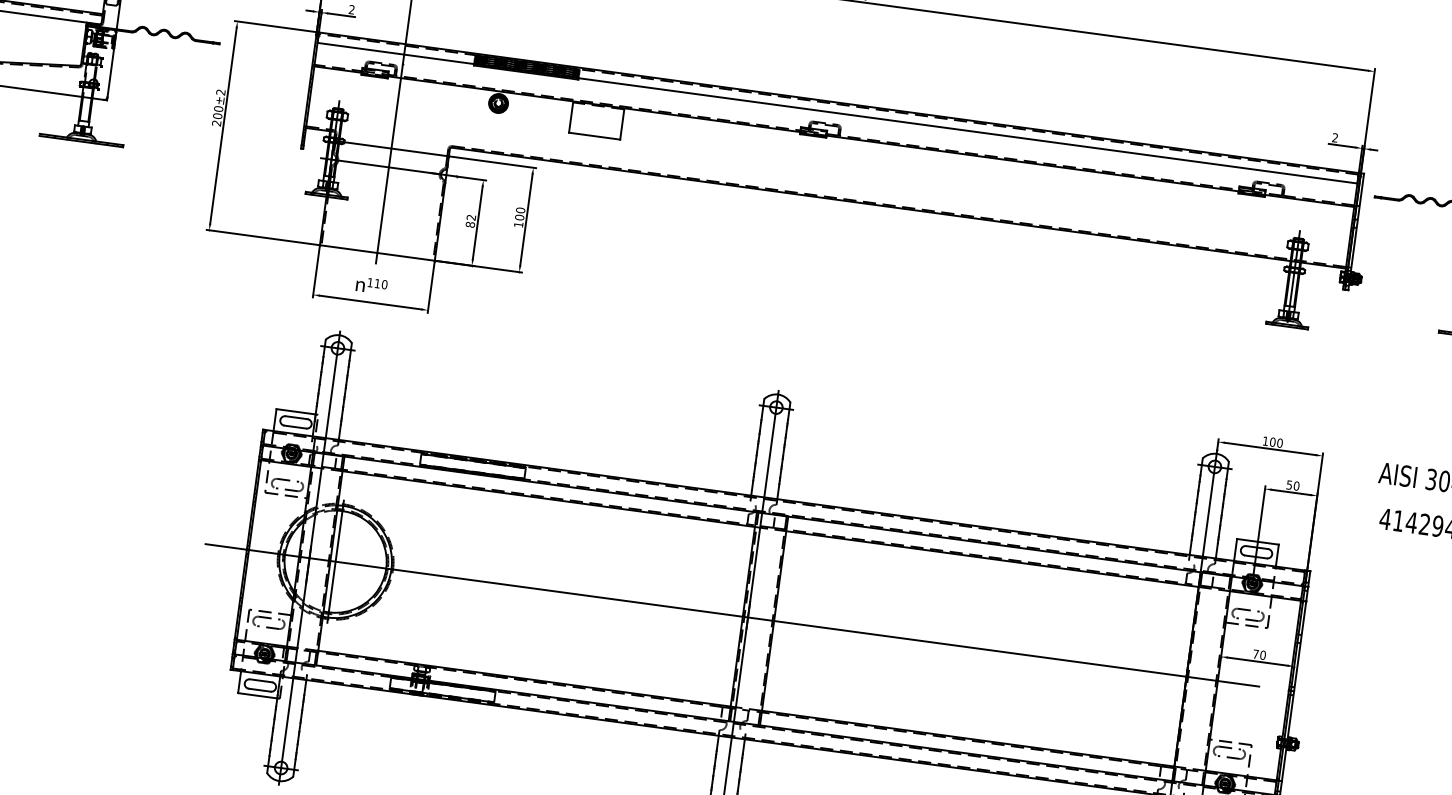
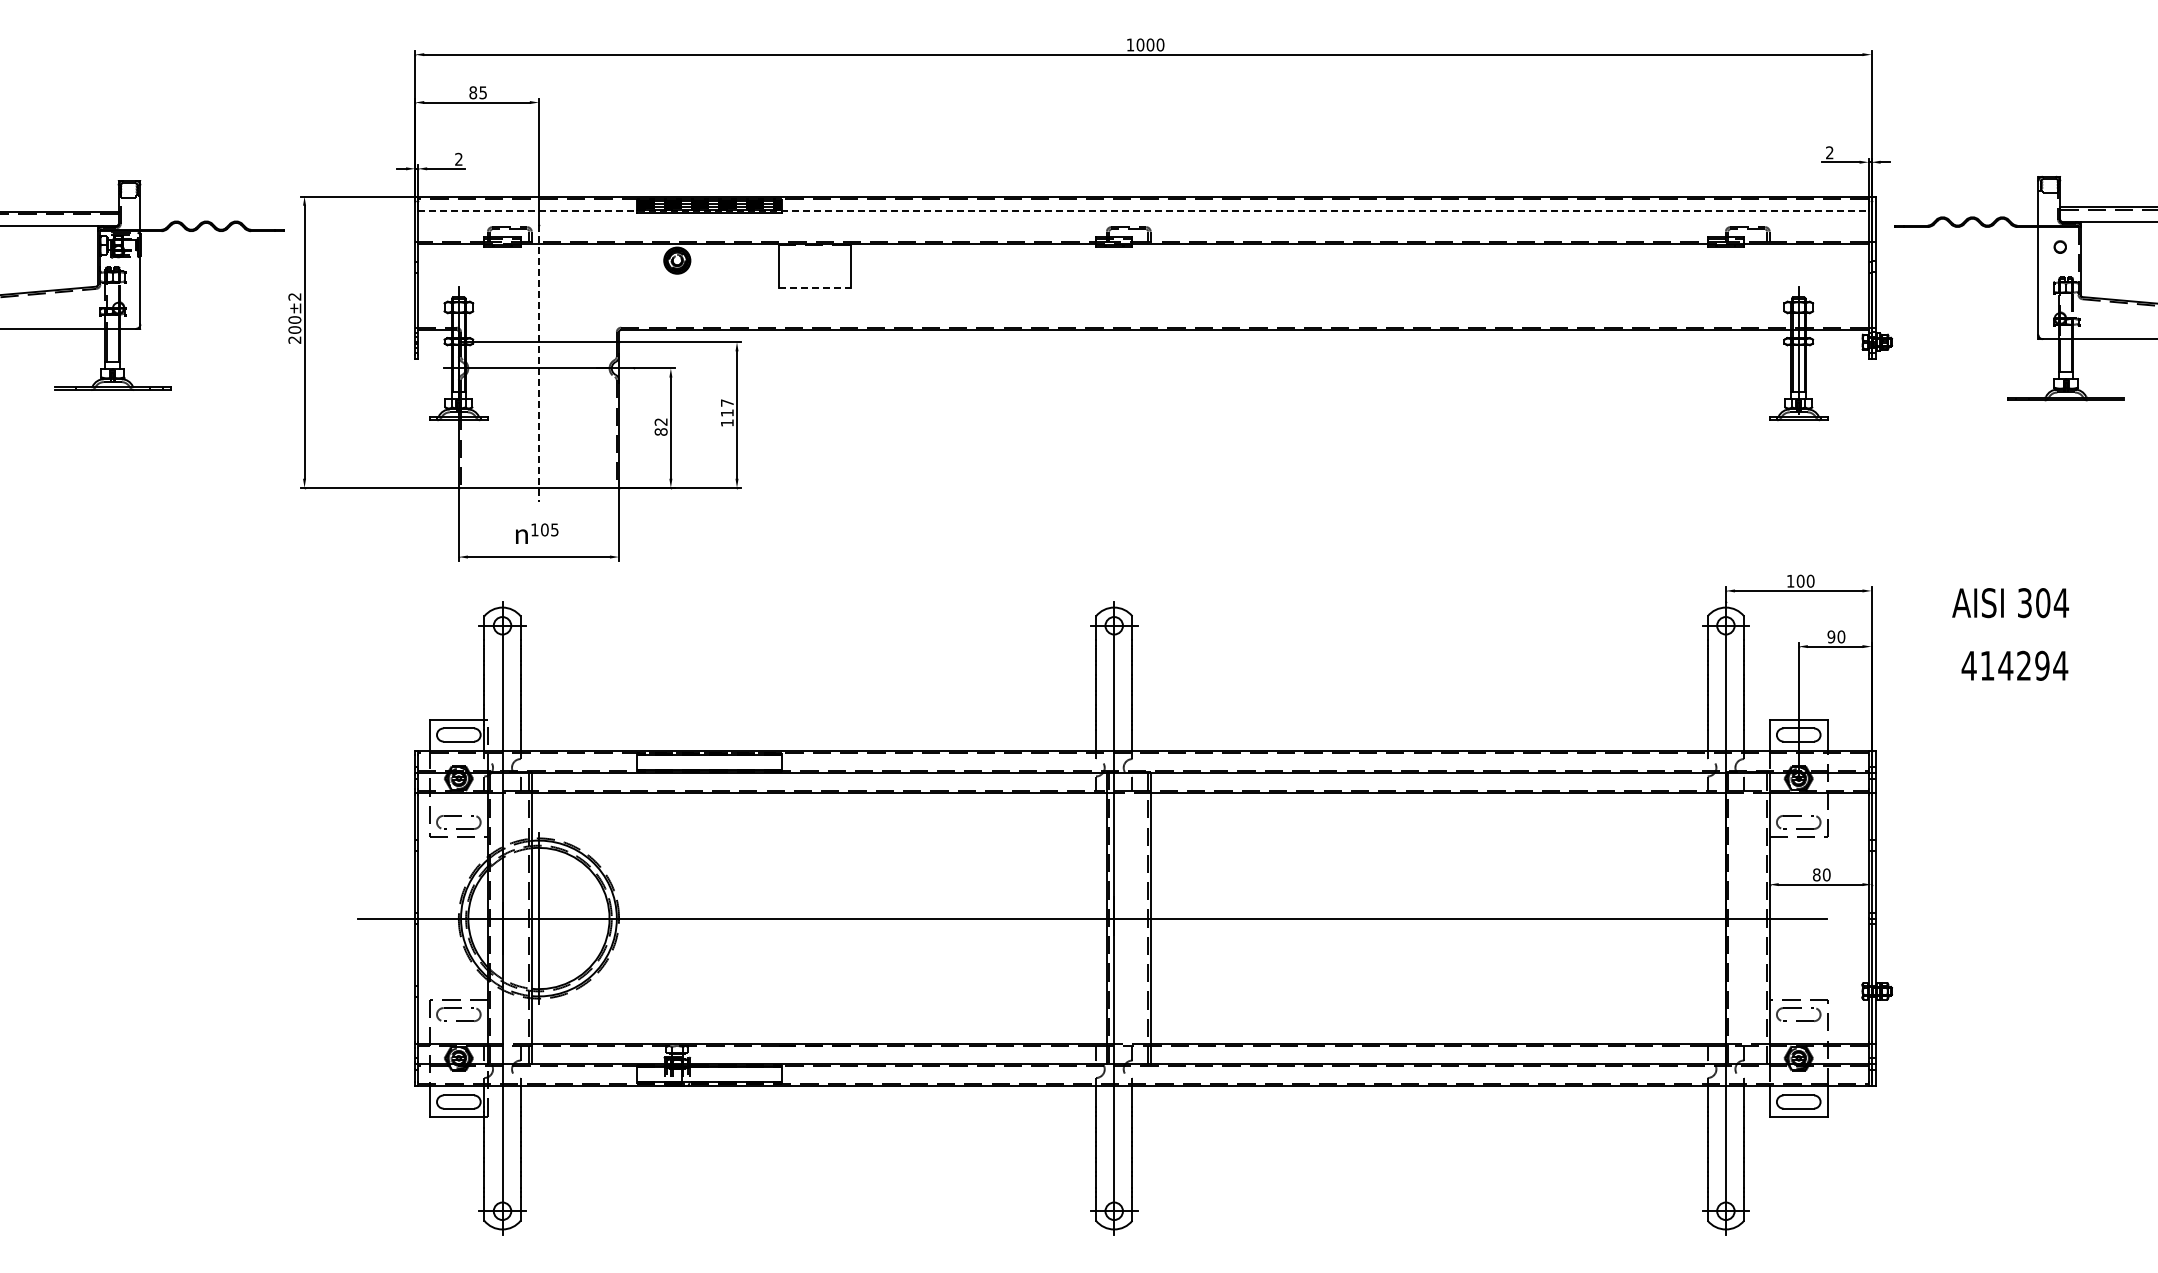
line: (837, 113) -> (1143, 211), solid -> dashed
line: (594, 136) -> (814, 287), solid -> dashed
line: (389, 163) -> (538, 363), solid -> dashed
text: (519, 213) -> (726, 407), 100 -> 117
text: (380, 283) -> (549, 529), 110 -> 105
text: (1289, 484) -> (1831, 636), 50 -> 90
text: (1255, 653) -> (1816, 874), 70 -> 80

